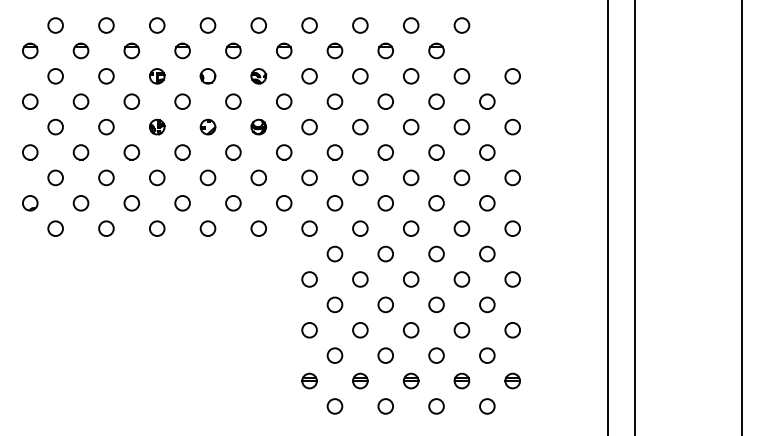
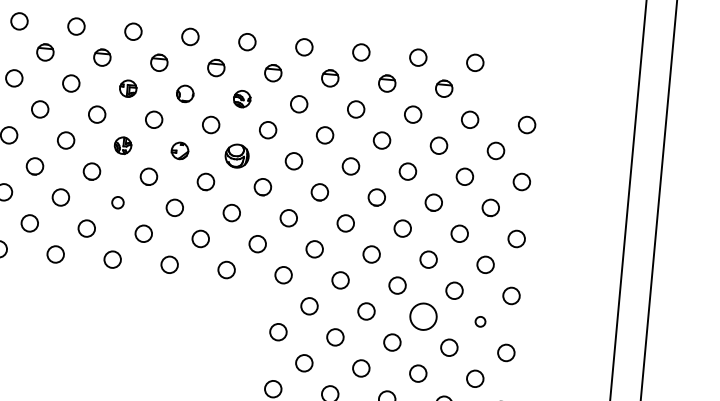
part: (258, 126) -> (236, 155), size x1.4
circle: (157, 177) -> (118, 202), size x0.7
circle: (436, 253) -> (423, 316), size x1.6
circle: (487, 253) -> (480, 321), size x0.6

